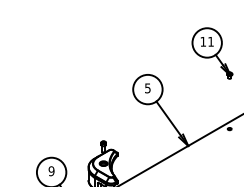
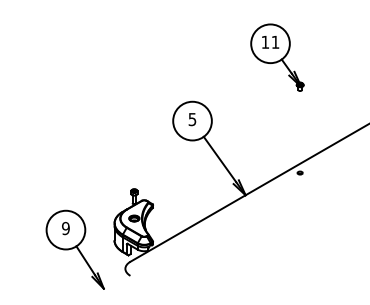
part: (212, 53) -> (277, 57), moved

